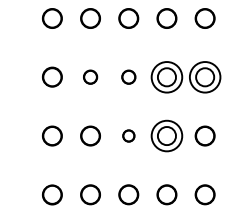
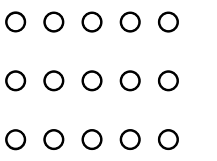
circle: (90, 76) -> (53, 21), size x1.43
circle: (128, 76) -> (91, 21), size x1.43
circle: (166, 76) -> (129, 21), size x0.62
circle: (204, 76) -> (167, 21), size x0.62
circle: (128, 135) -> (91, 80), size x1.67
circle: (166, 135) -> (129, 80), size x0.62

